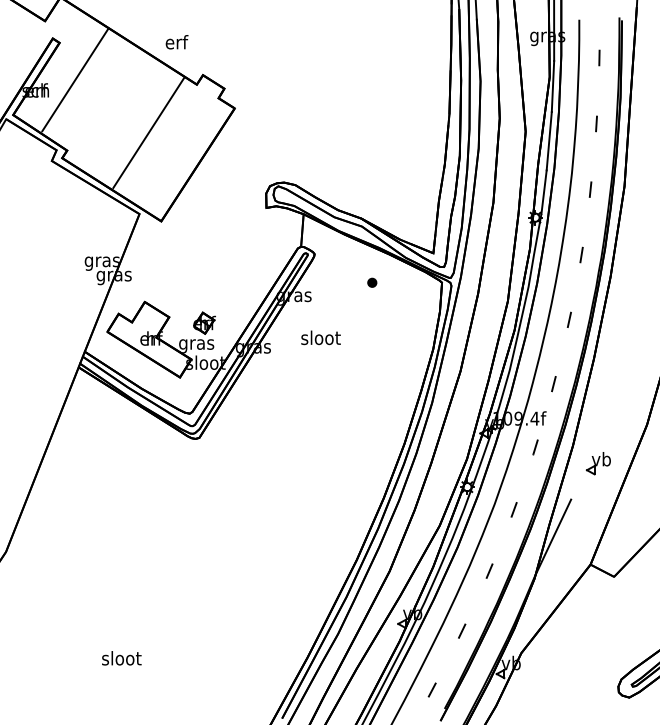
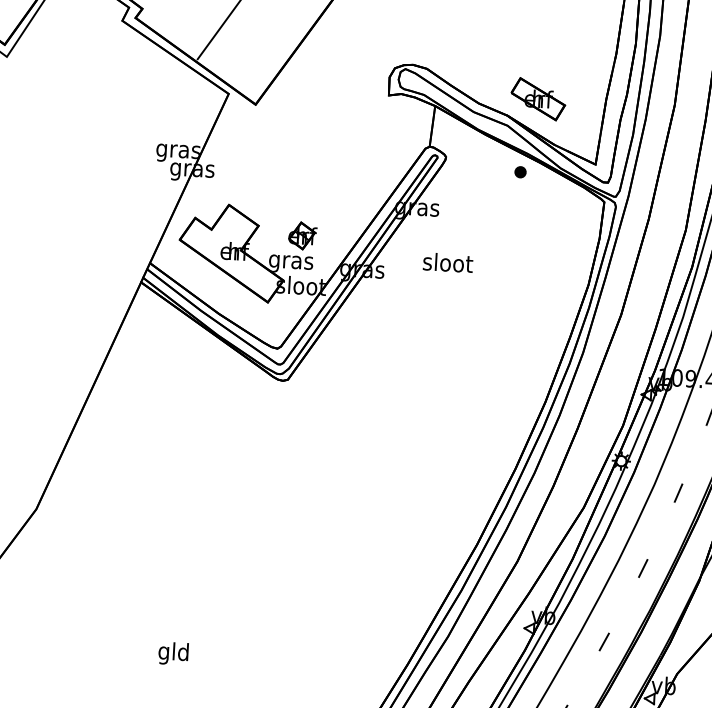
part: (384, 204) -> (537, 99), added
part: (372, 282) -> (520, 171), moved
text: (121, 660) -> (173, 654), sloot -> gld

